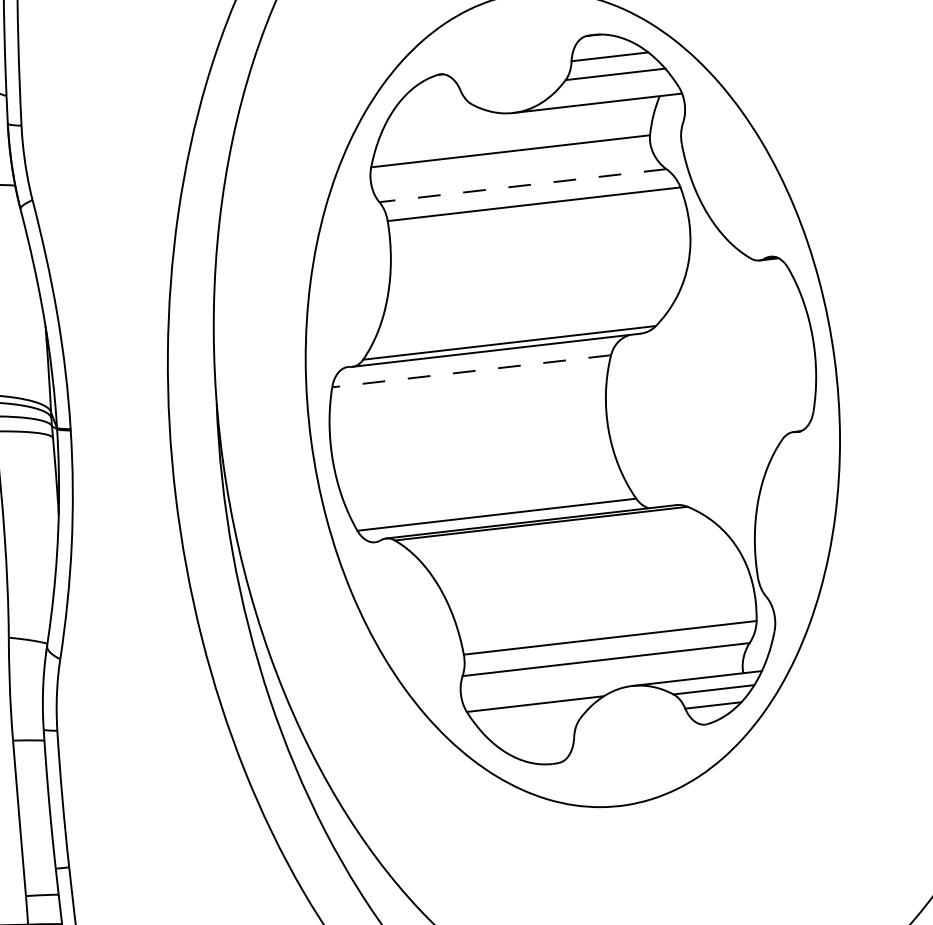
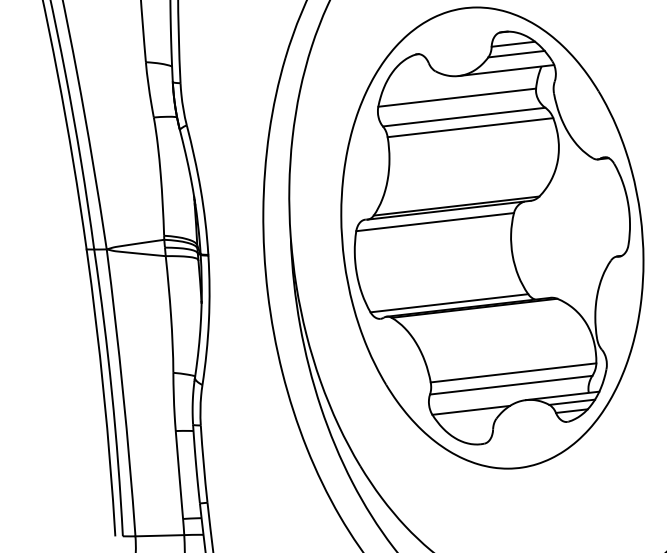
line: (523, 186) -> (464, 117), dashed -> solid
line: (470, 371) -> (434, 222), dashed -> solid

